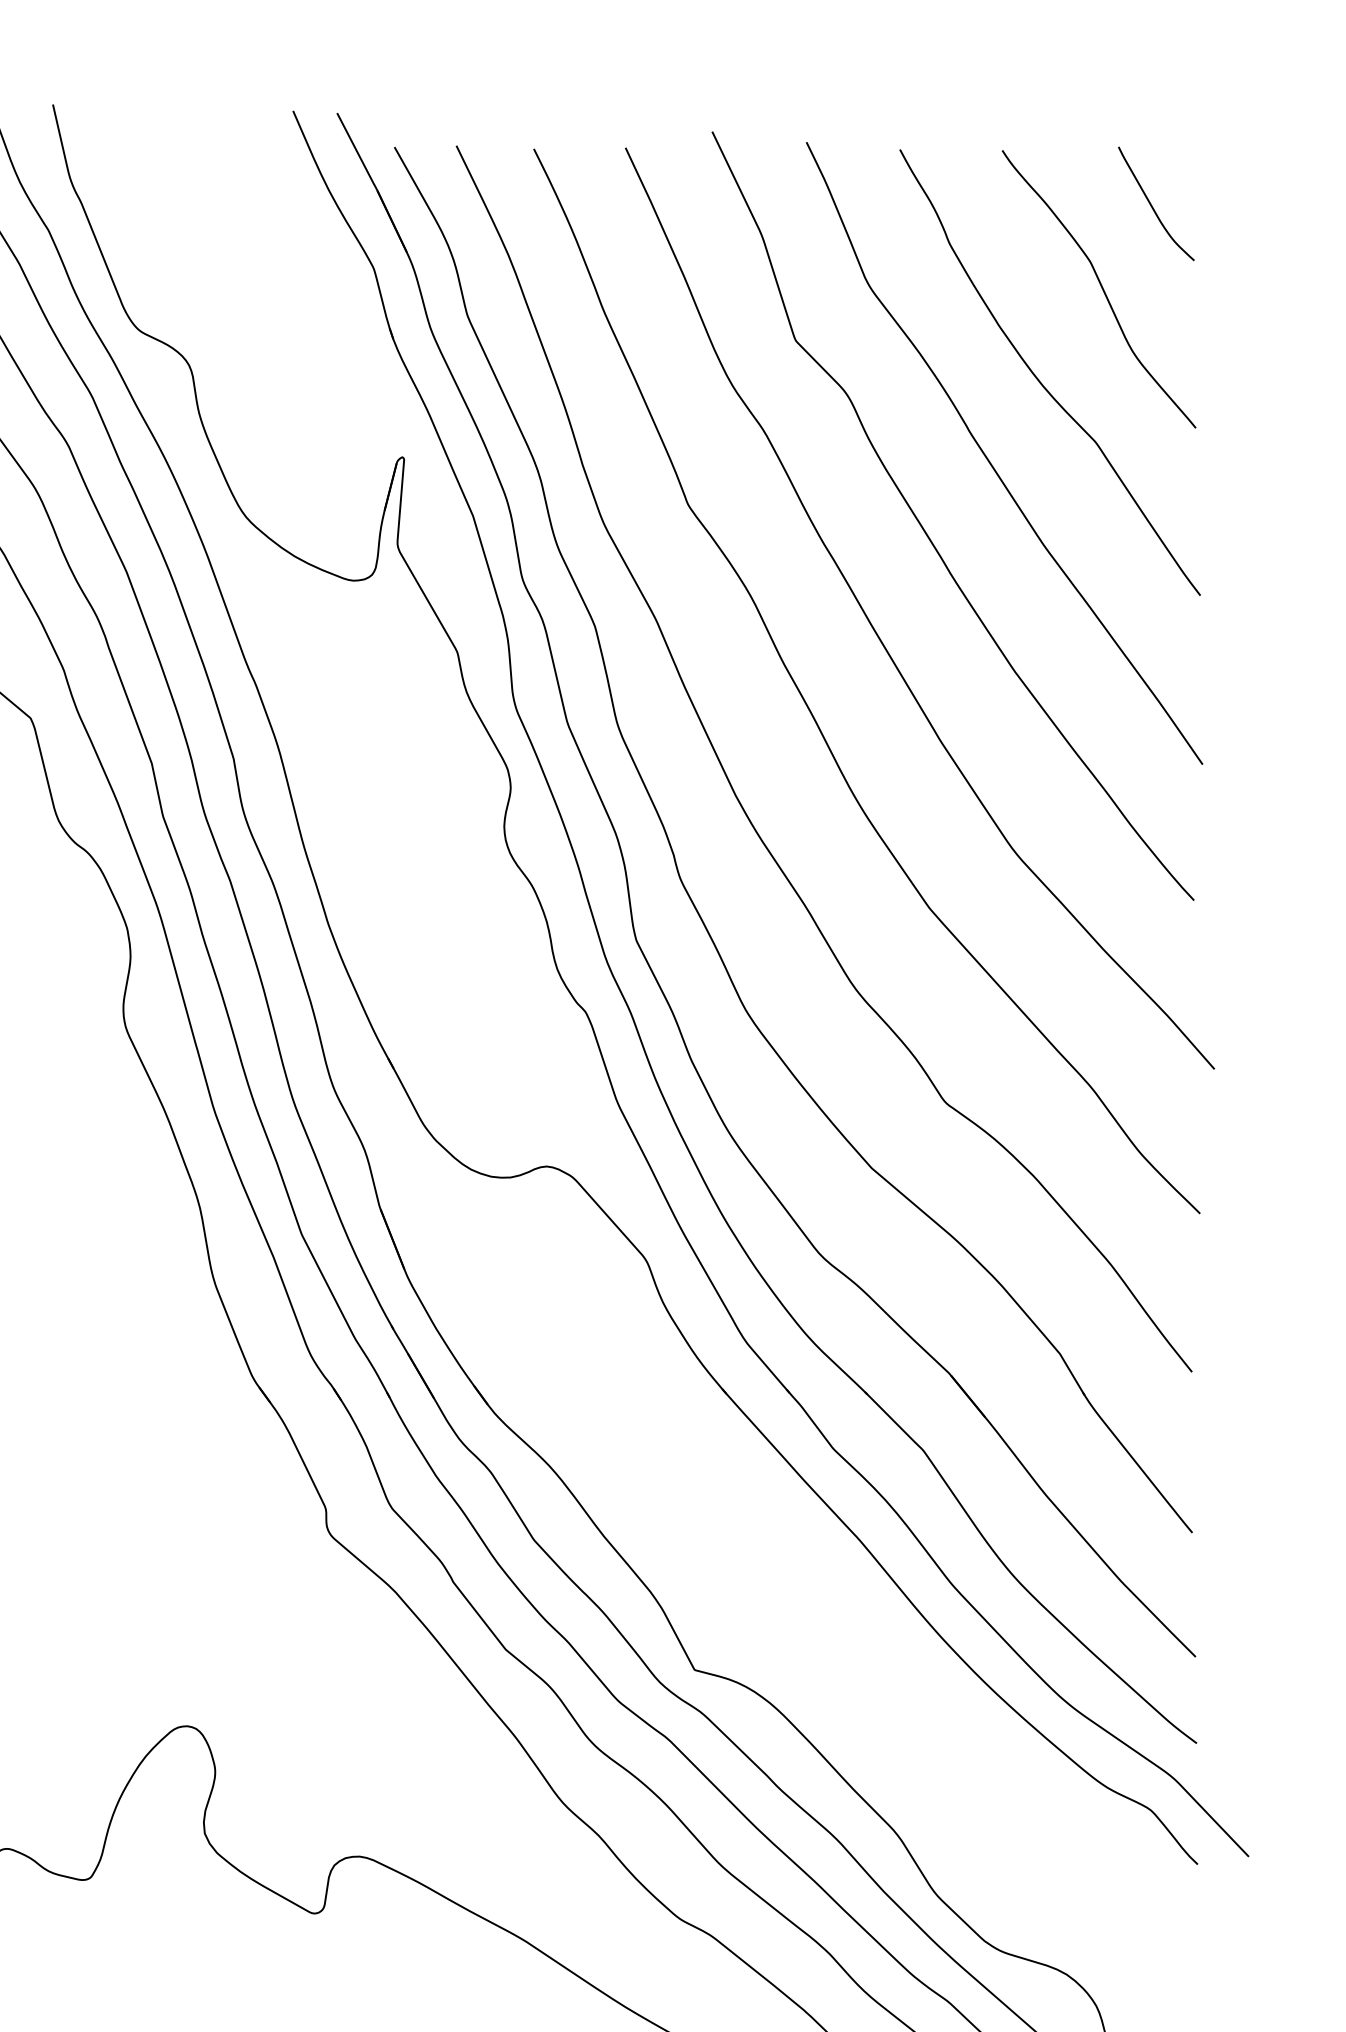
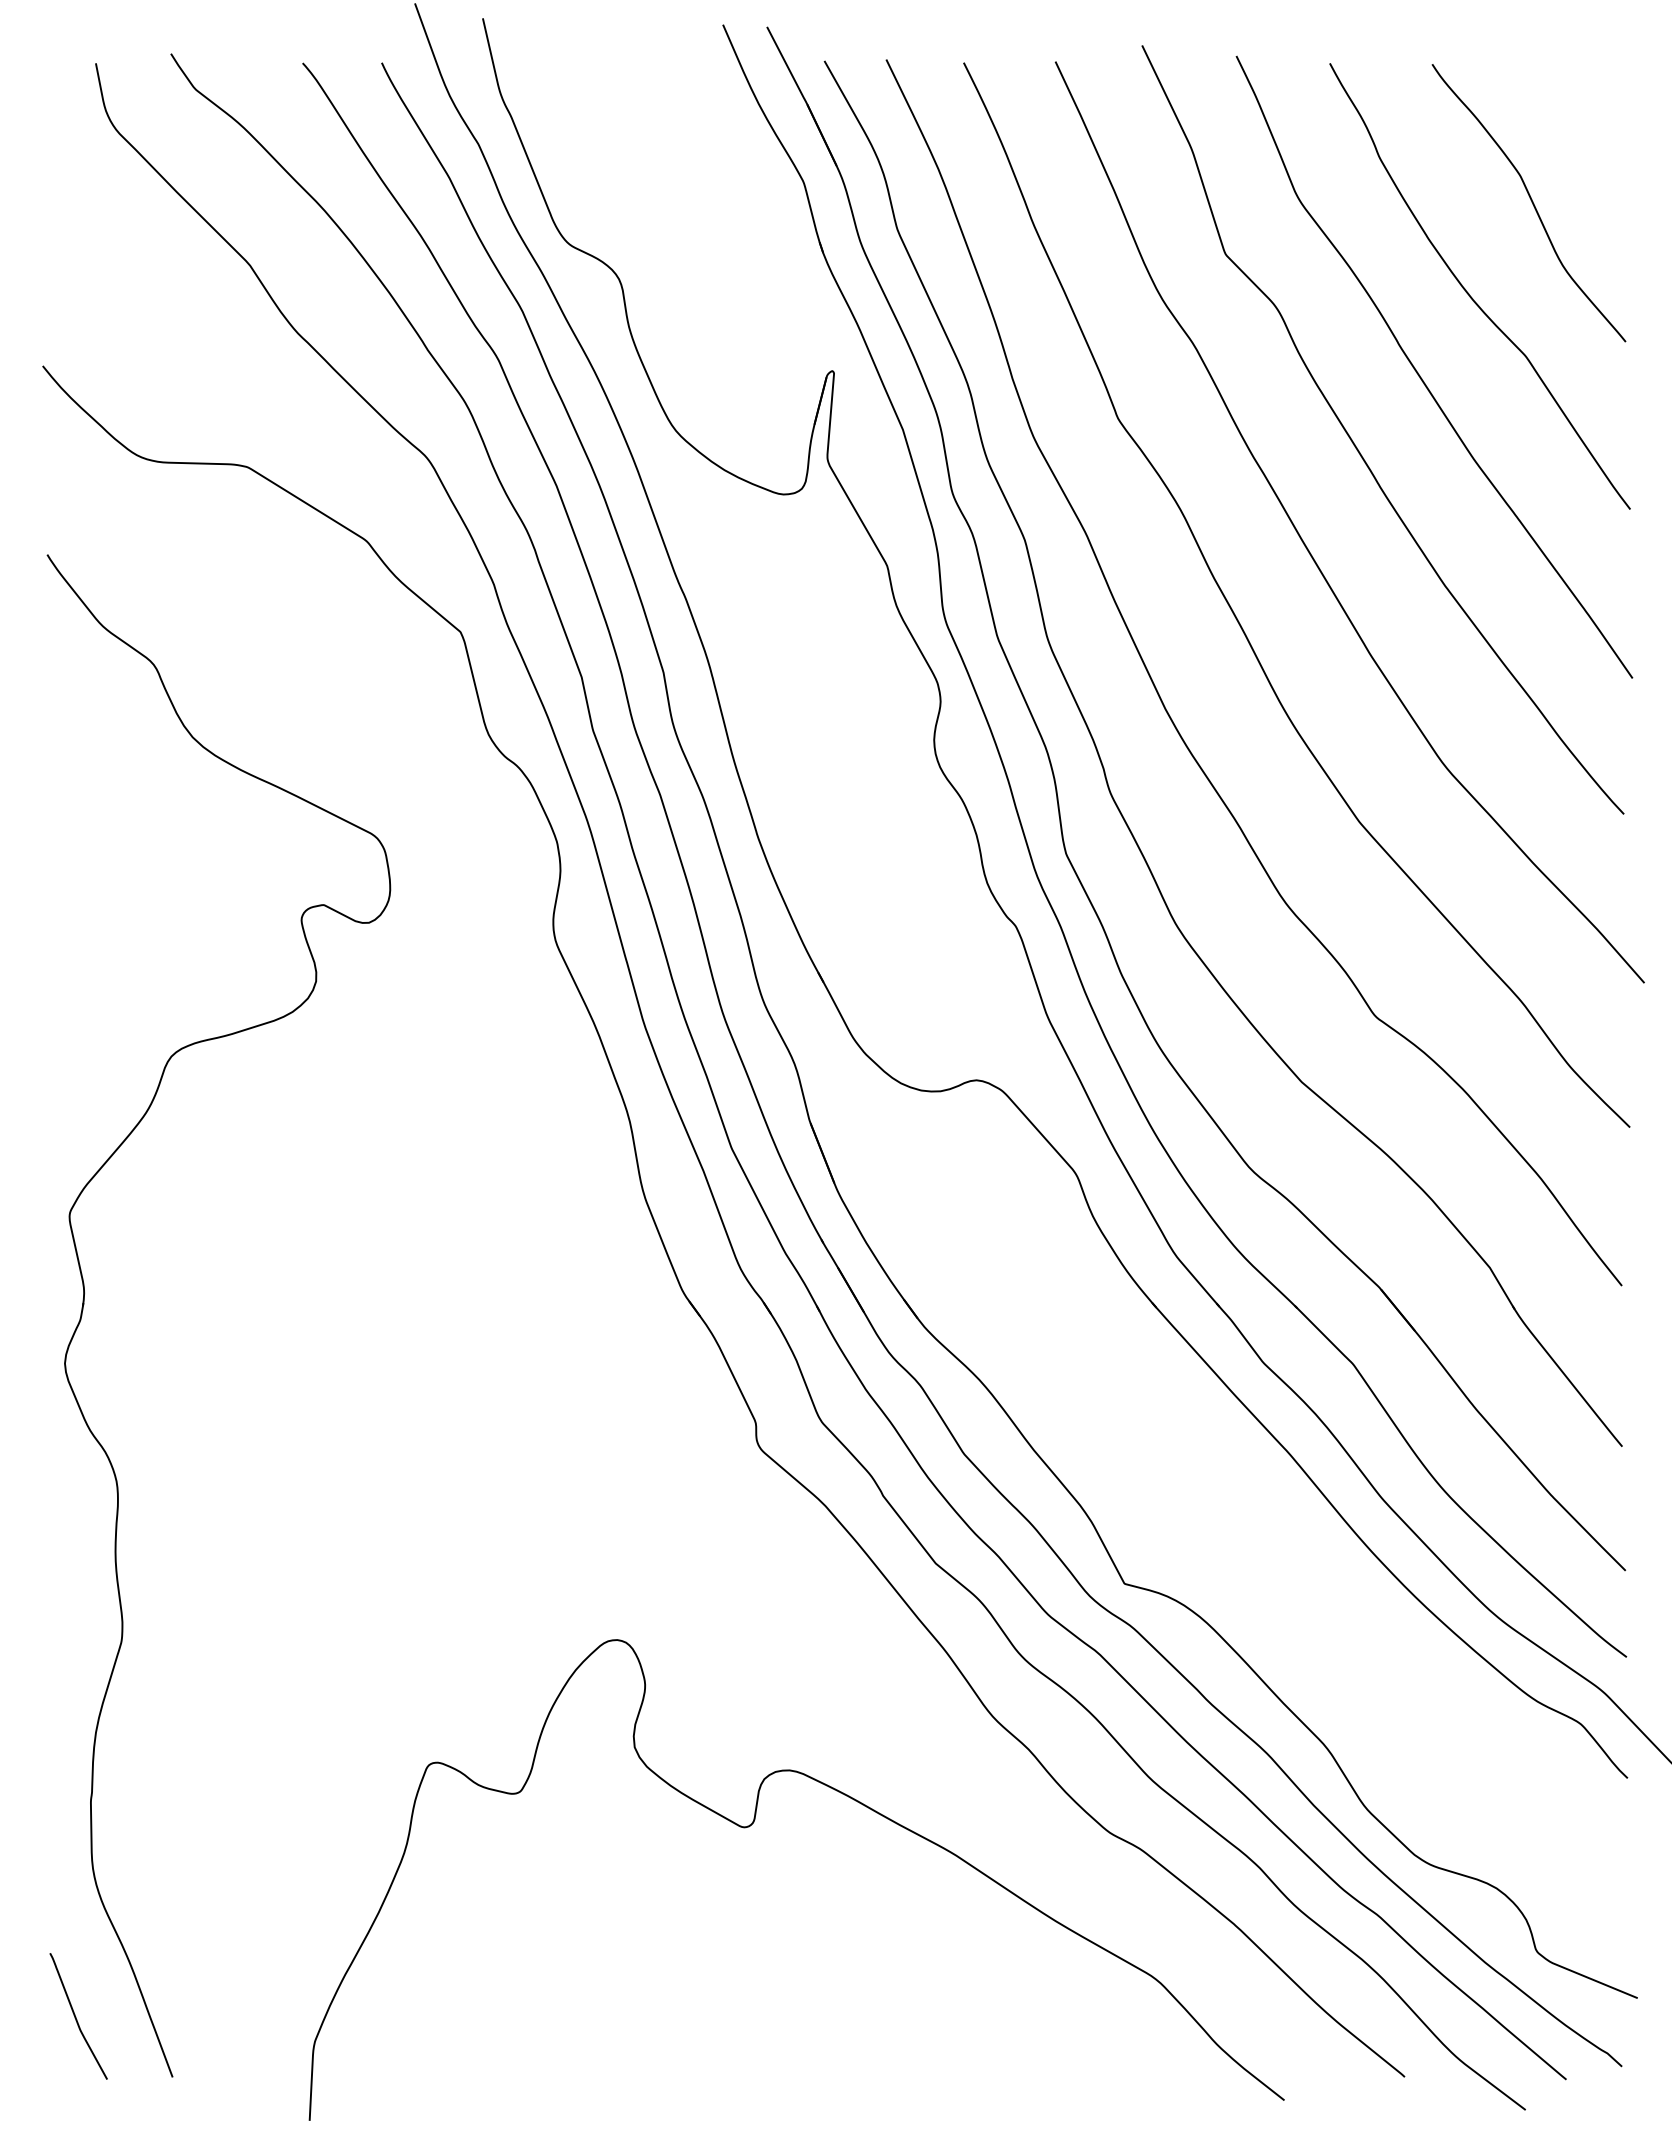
curve: (1152, 205) -> (1582, 119), removed

